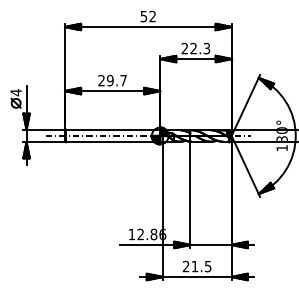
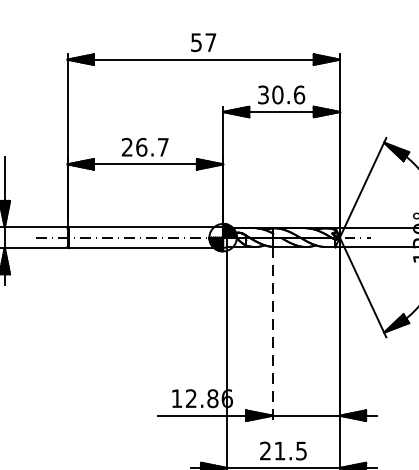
text: (152, 16) -> (210, 42), 52 -> 57
text: (195, 48) -> (280, 94), 22.3 -> 30.6
text: (110, 80) -> (141, 147), 29.7 -> 26.7
line: (190, 195) -> (272, 334), solid -> dashed

